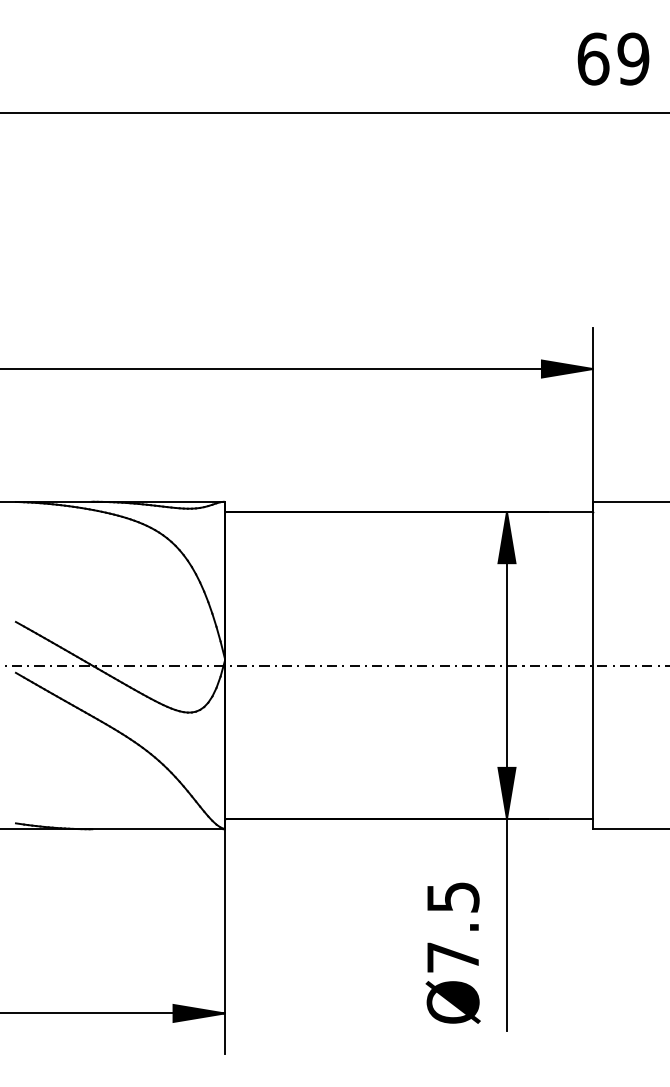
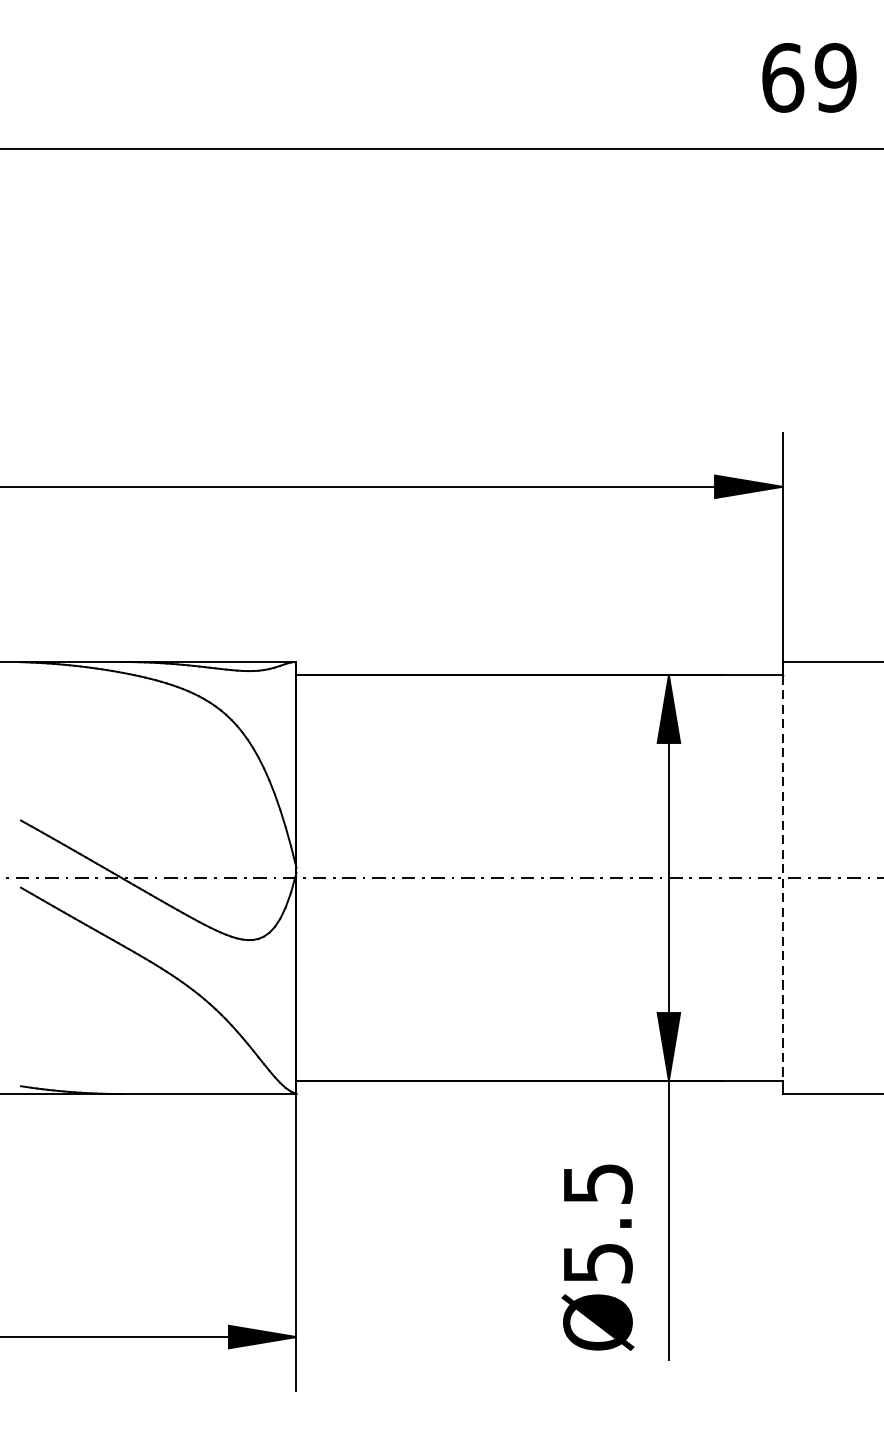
line: (593, 666) -> (783, 879), solid -> dashed
text: (453, 957) -> (598, 1263), Ø7.5 -> Ø5.5

